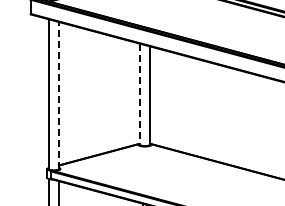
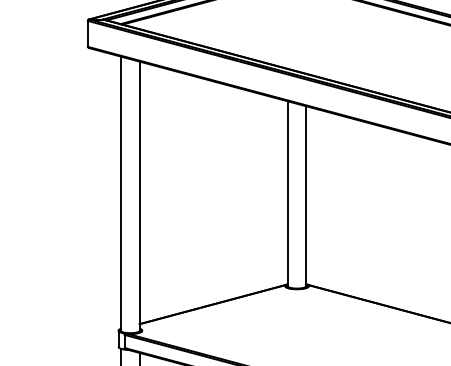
line: (139, 94) -> (287, 194), dashed -> solid
line: (59, 95) -> (140, 196), dashed -> solid

